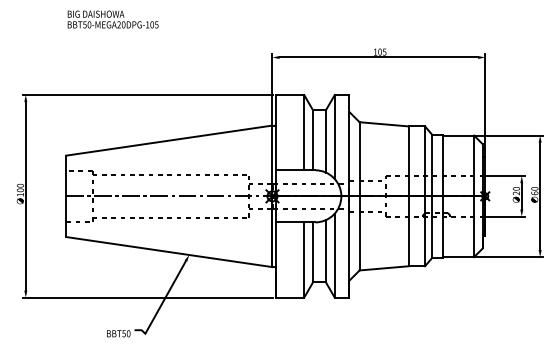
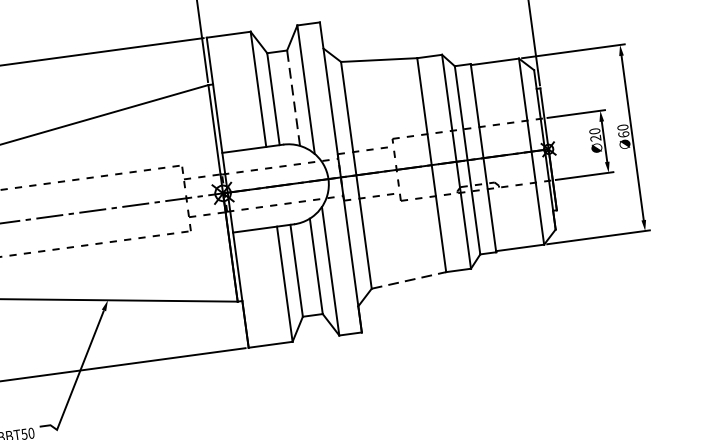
line: (325, 140) -> (292, 96), solid -> dashed
line: (384, 268) -> (409, 280), solid -> dashed

